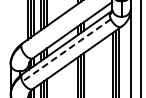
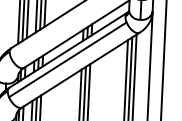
line: (66, 50) -> (67, 59), dashed -> solid

